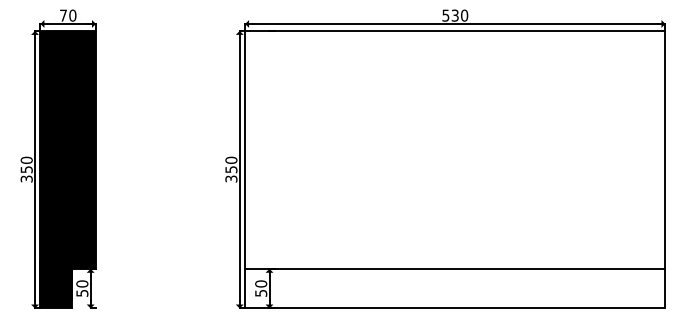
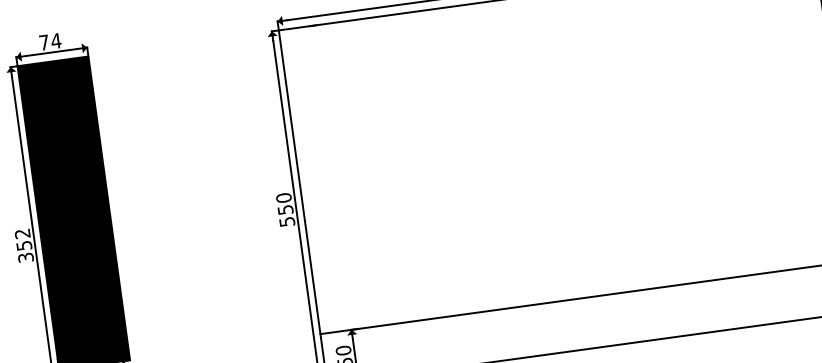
text: (72, 15) -> (55, 40), 70 -> 74
text: (26, 159) -> (22, 232), 350 -> 352
text: (230, 178) -> (285, 221), 350 -> 550

